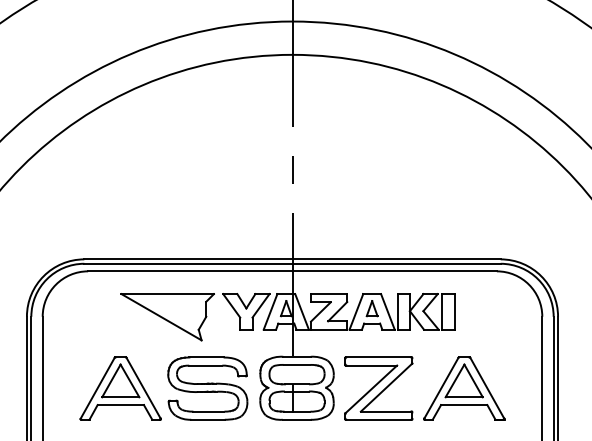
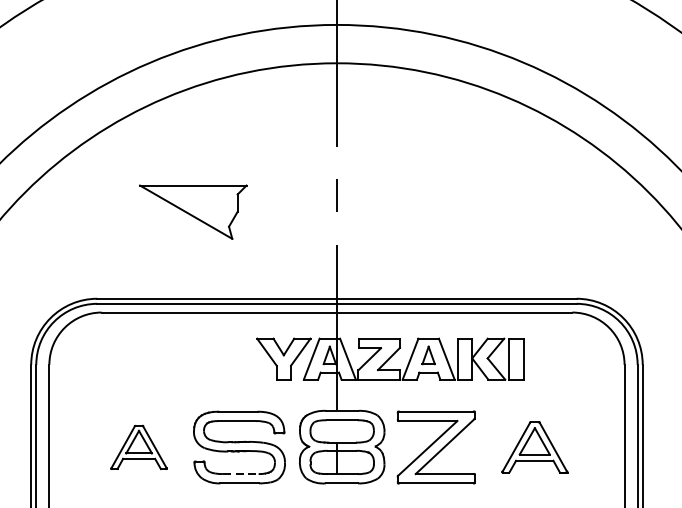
part: (167, 317) -> (193, 212), moved
part: (120, 388) -> (138, 447), size x0.6
part: (464, 388) -> (534, 447), size x0.7
line: (208, 411) -> (240, 473), solid -> dashed

